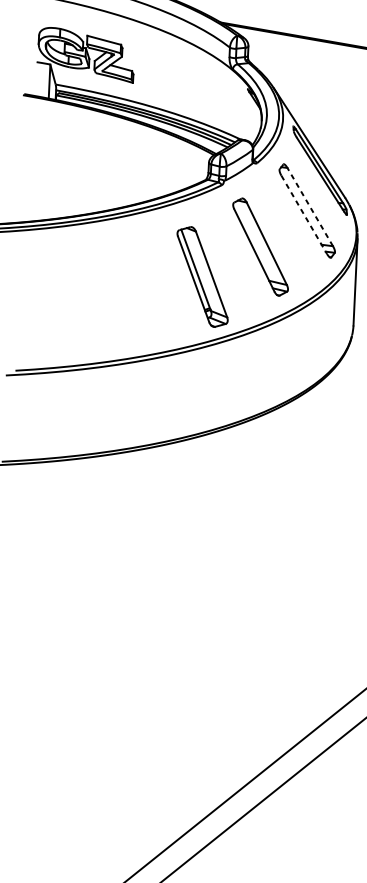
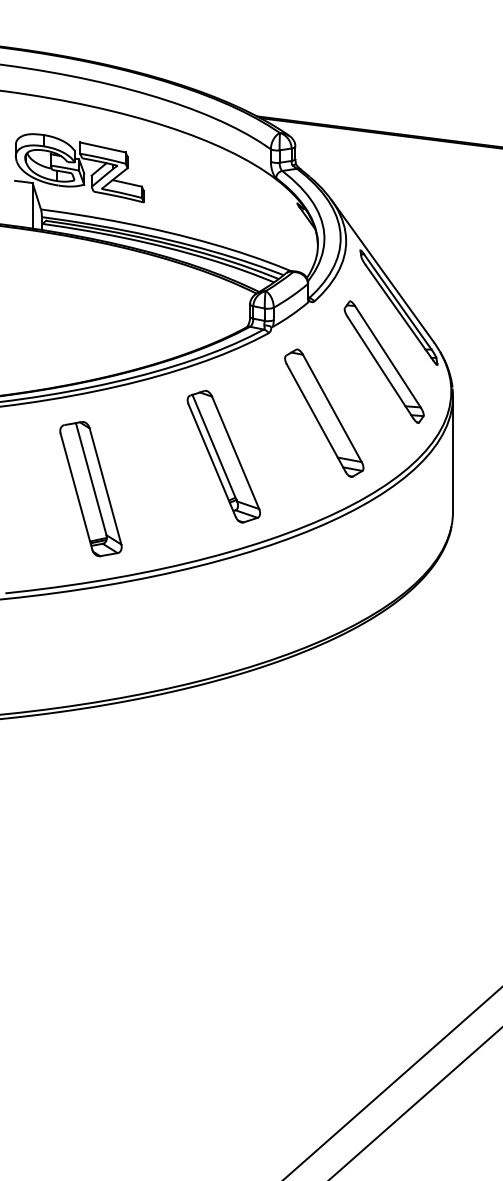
line: (309, 206) -> (387, 356), dashed -> solid
line: (304, 214) -> (380, 367), dashed -> solid
part: (202, 276) -> (223, 456), moved
part: (82, 295) -> (90, 489), added

